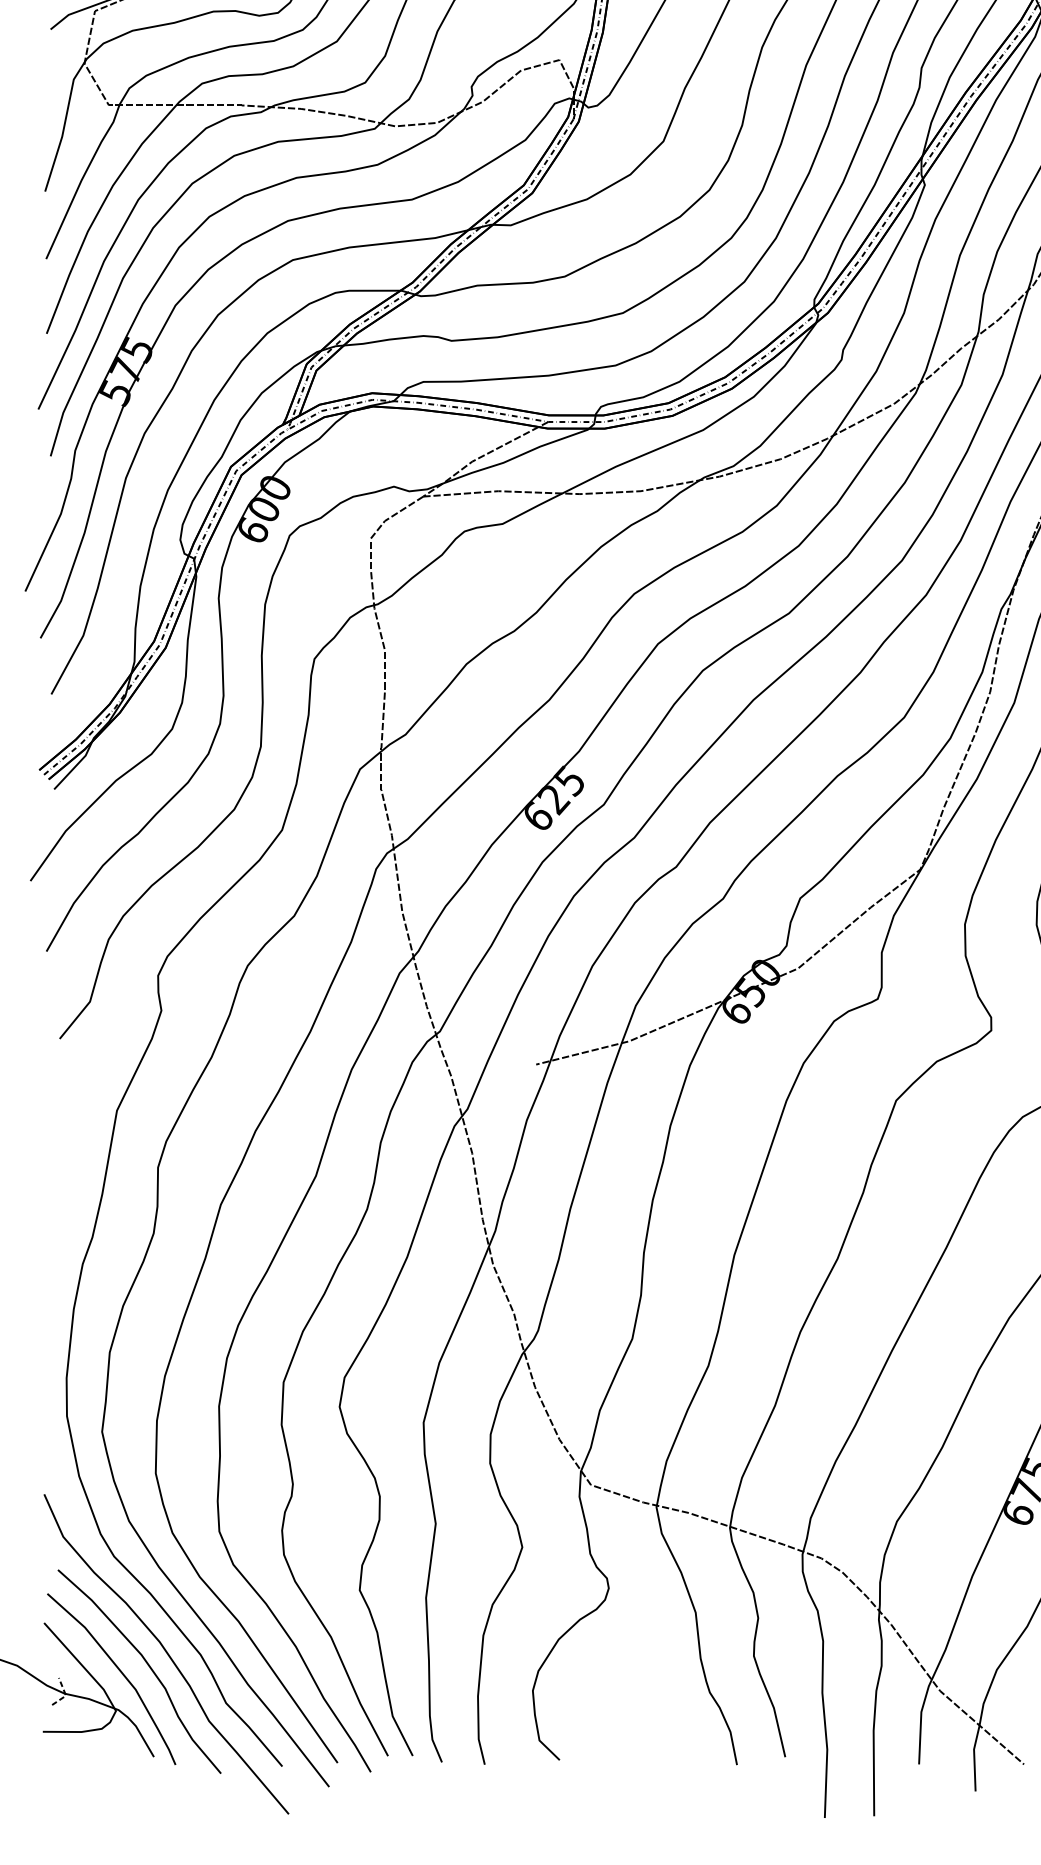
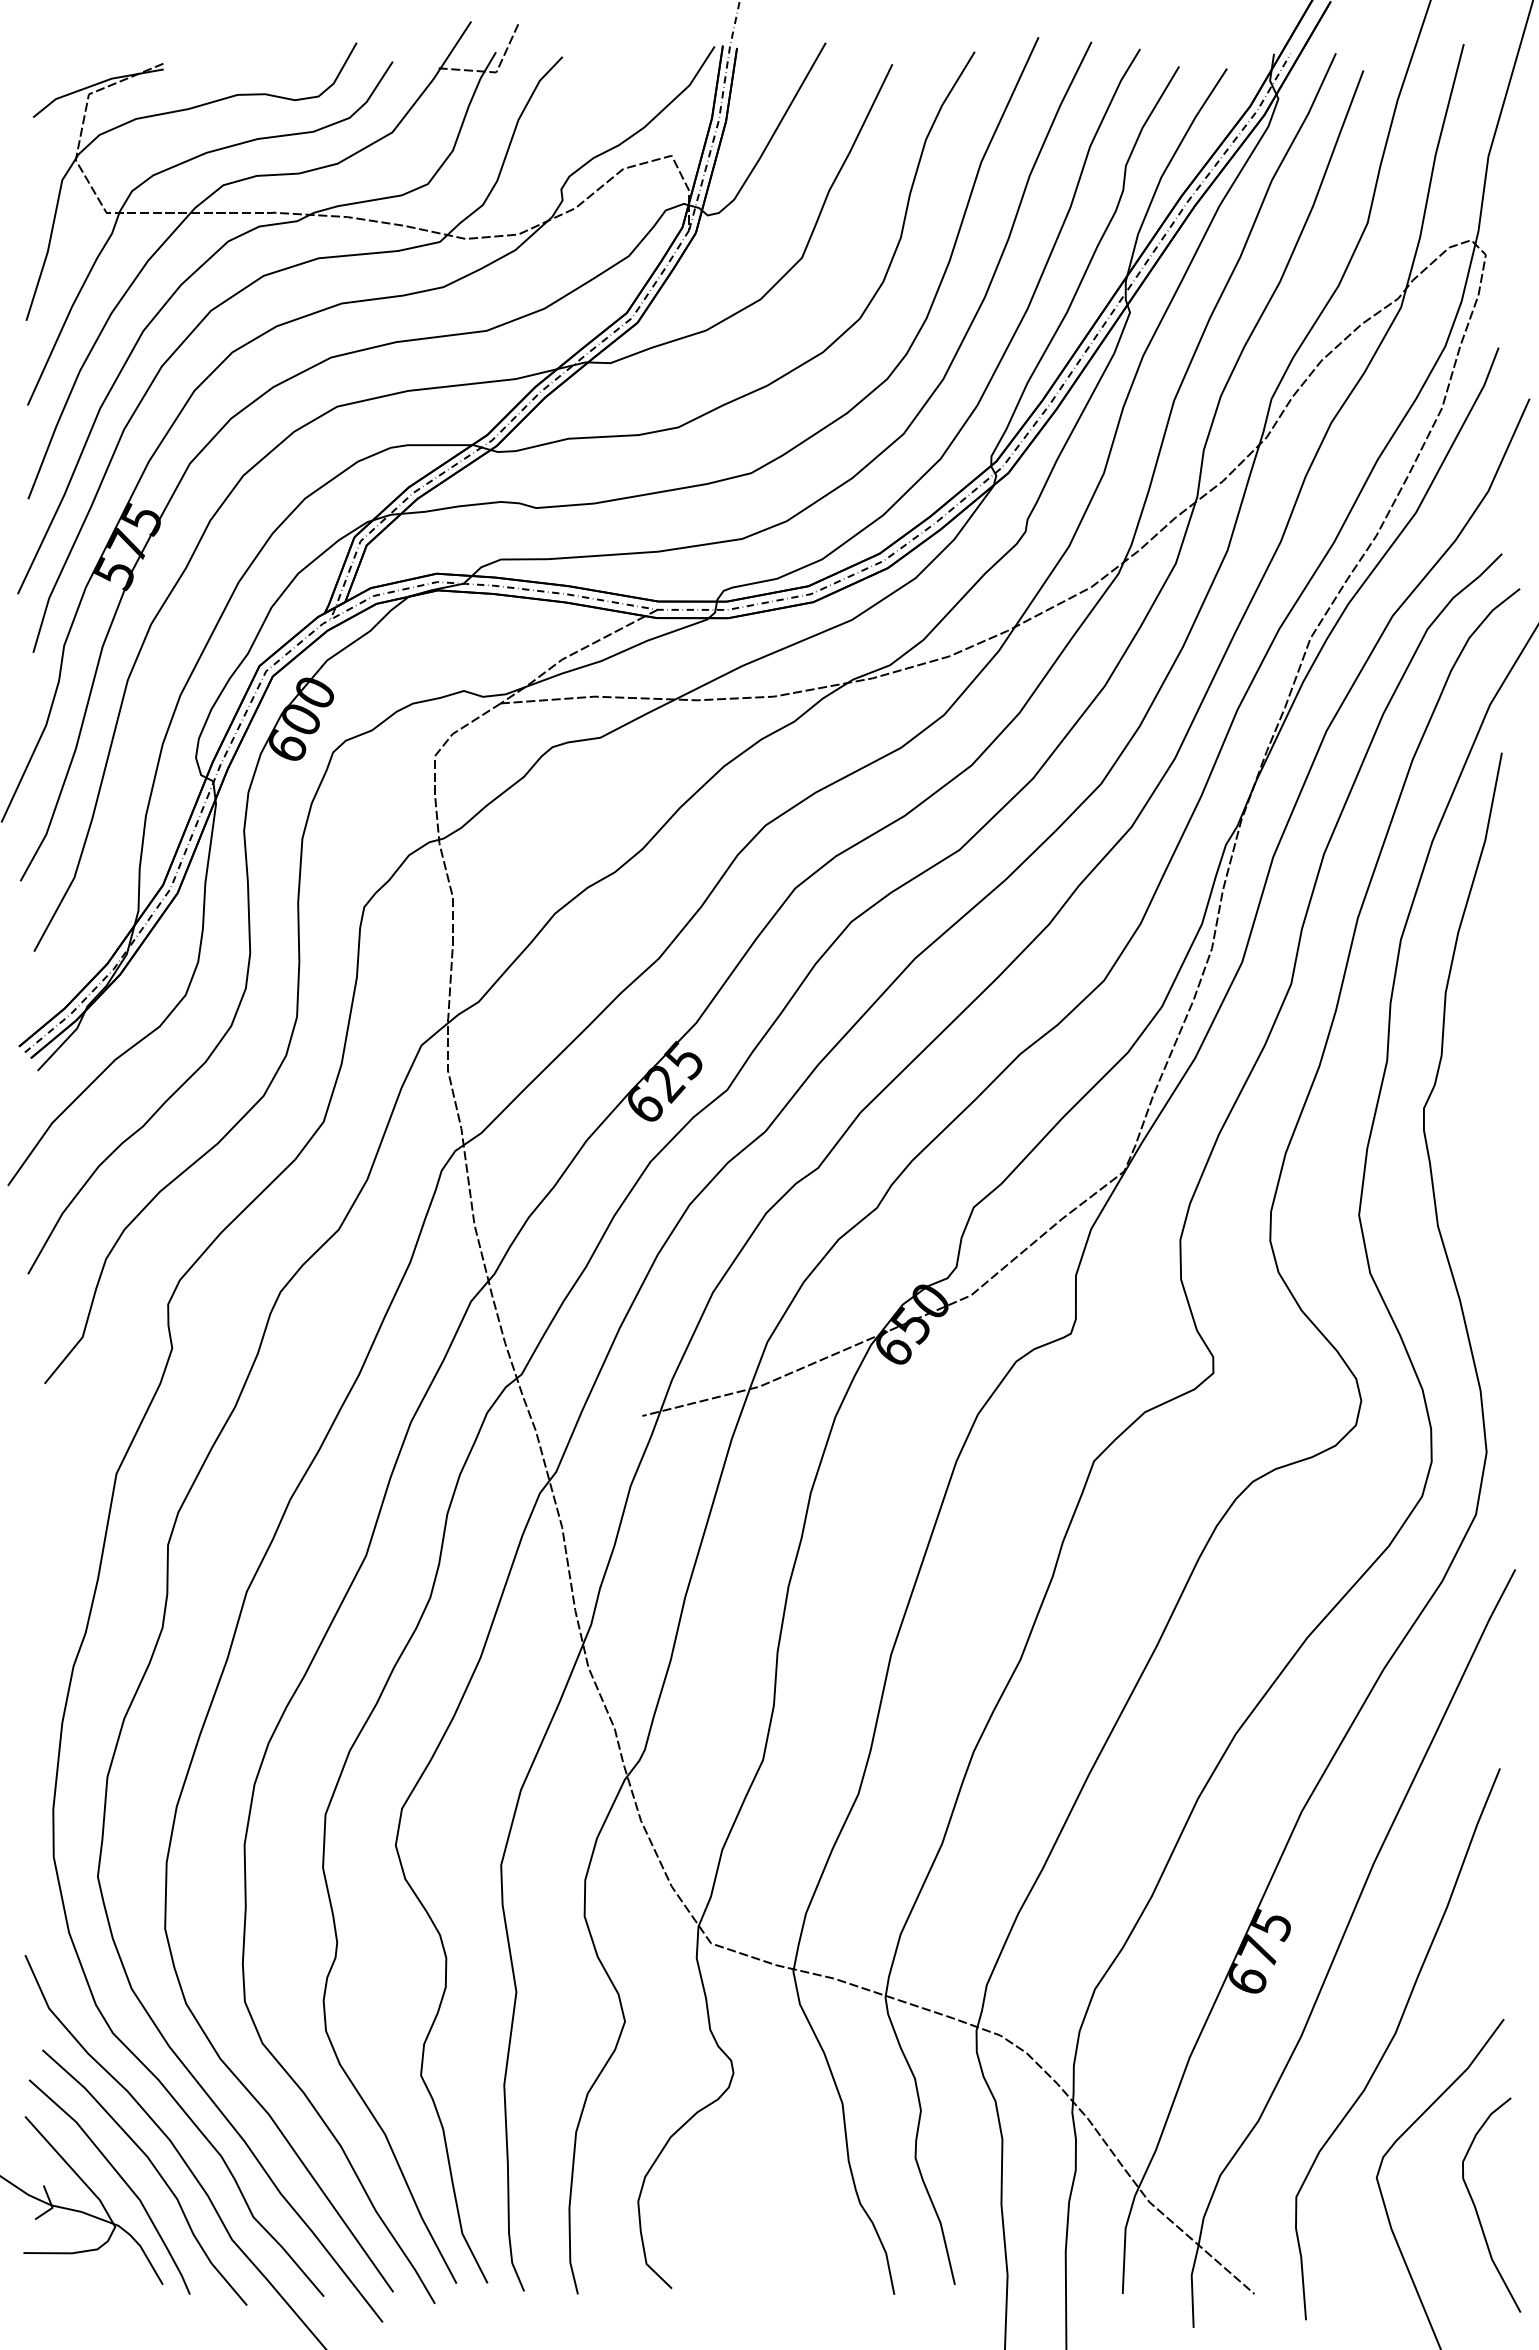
line: (65, 1694) -> (52, 2206), dashed -> solid

